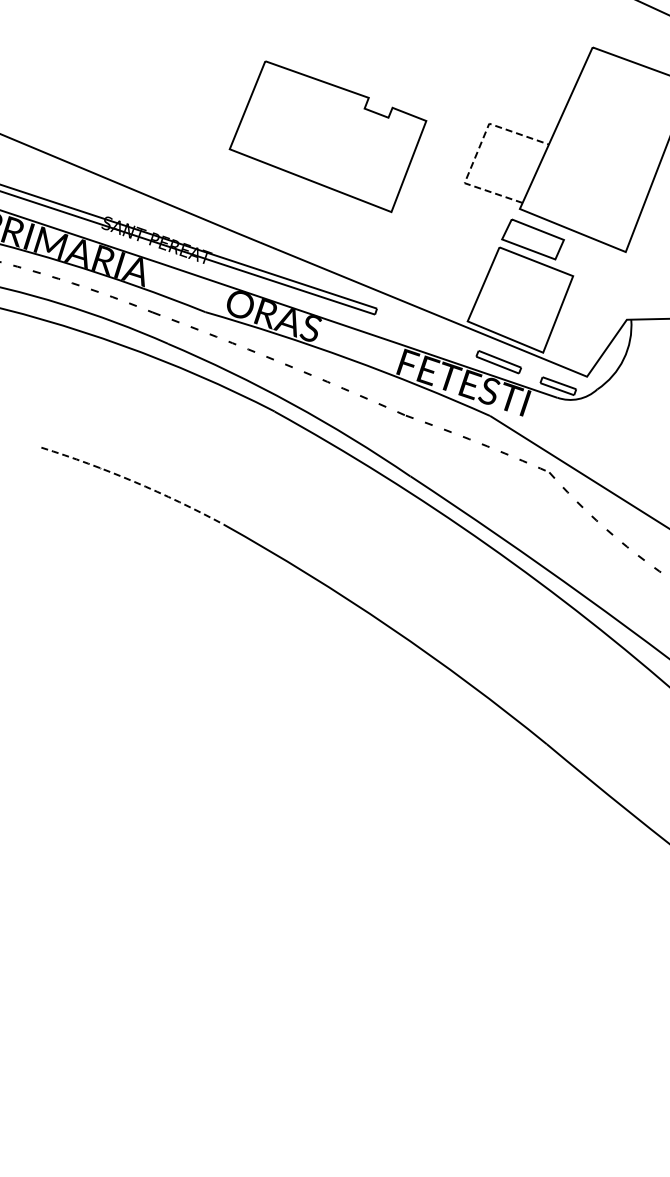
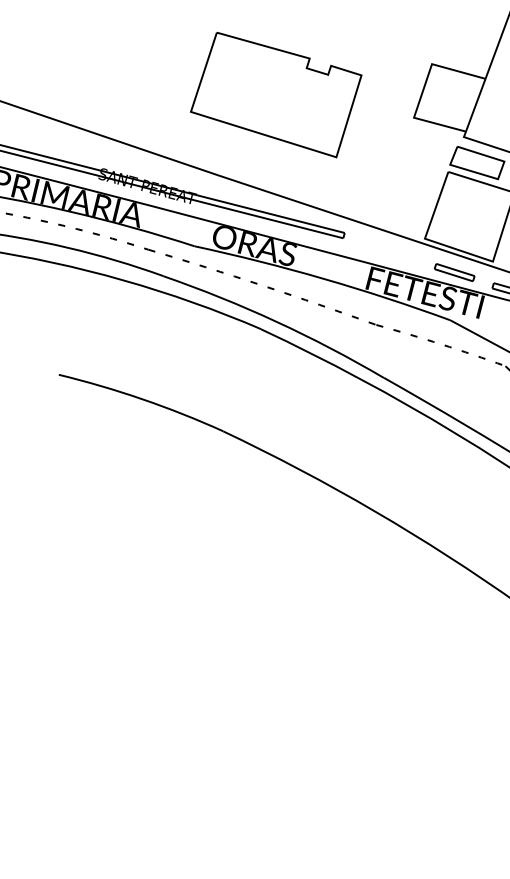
part: (327, 136) -> (275, 94), moved
line: (477, 152) -> (423, 90), dashed -> solid
arc: (134, 481) -> (142, 398), dashed -> solid

